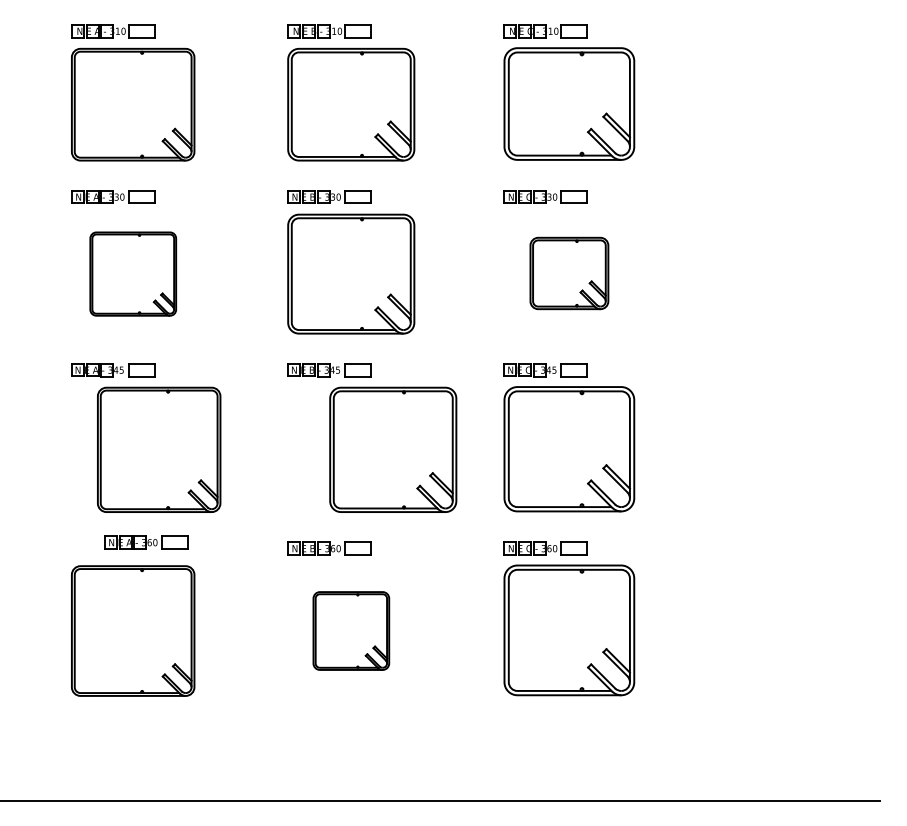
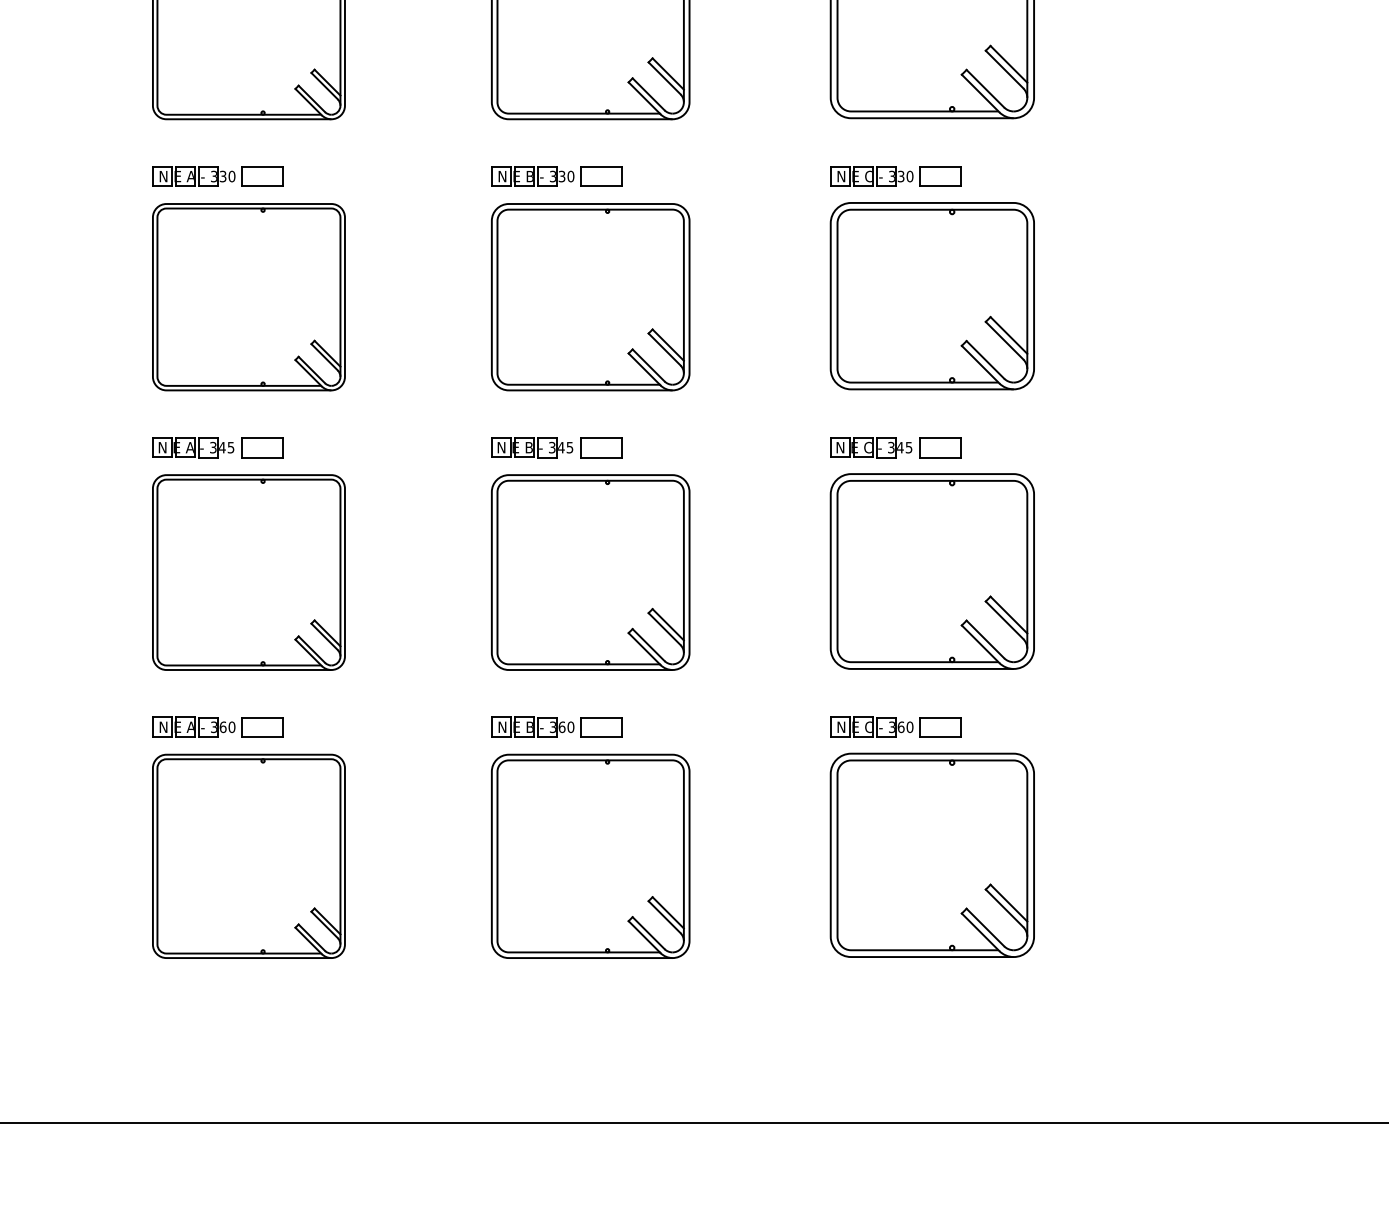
part: (133, 273) -> (249, 296), size x1.43
part: (569, 273) -> (932, 296), size x1.67
part: (159, 449) -> (249, 571), moved
part: (393, 449) -> (591, 571), moved
part: (146, 542) -> (218, 727), moved
part: (351, 630) -> (591, 855), size x1.67

